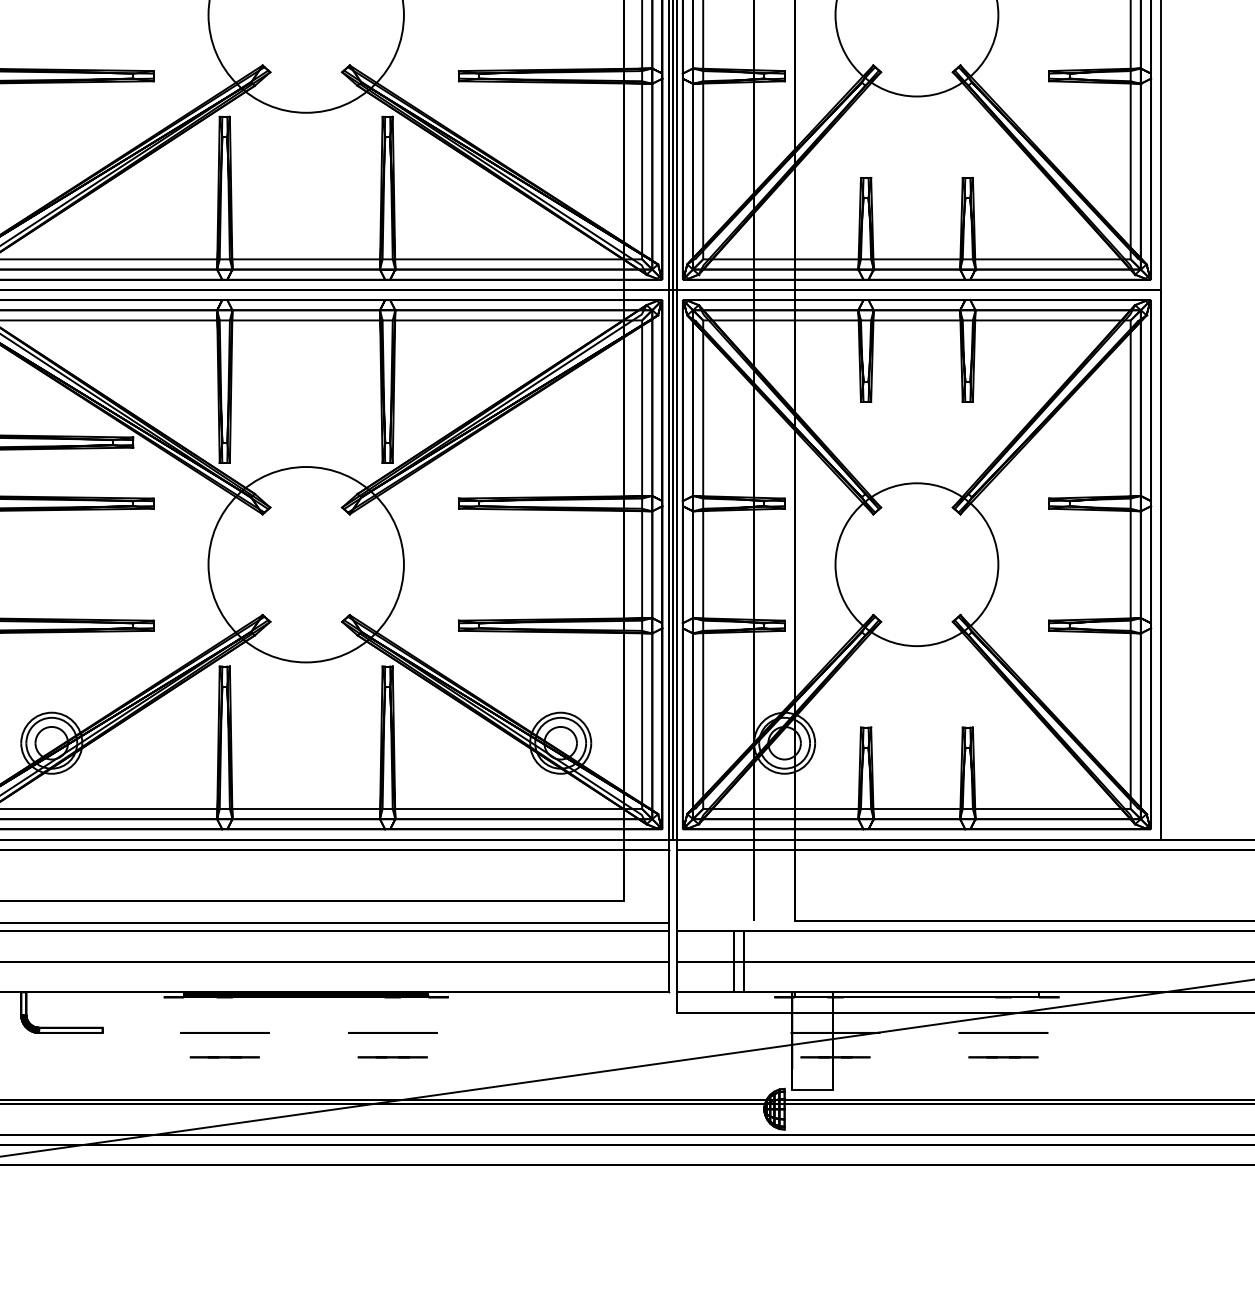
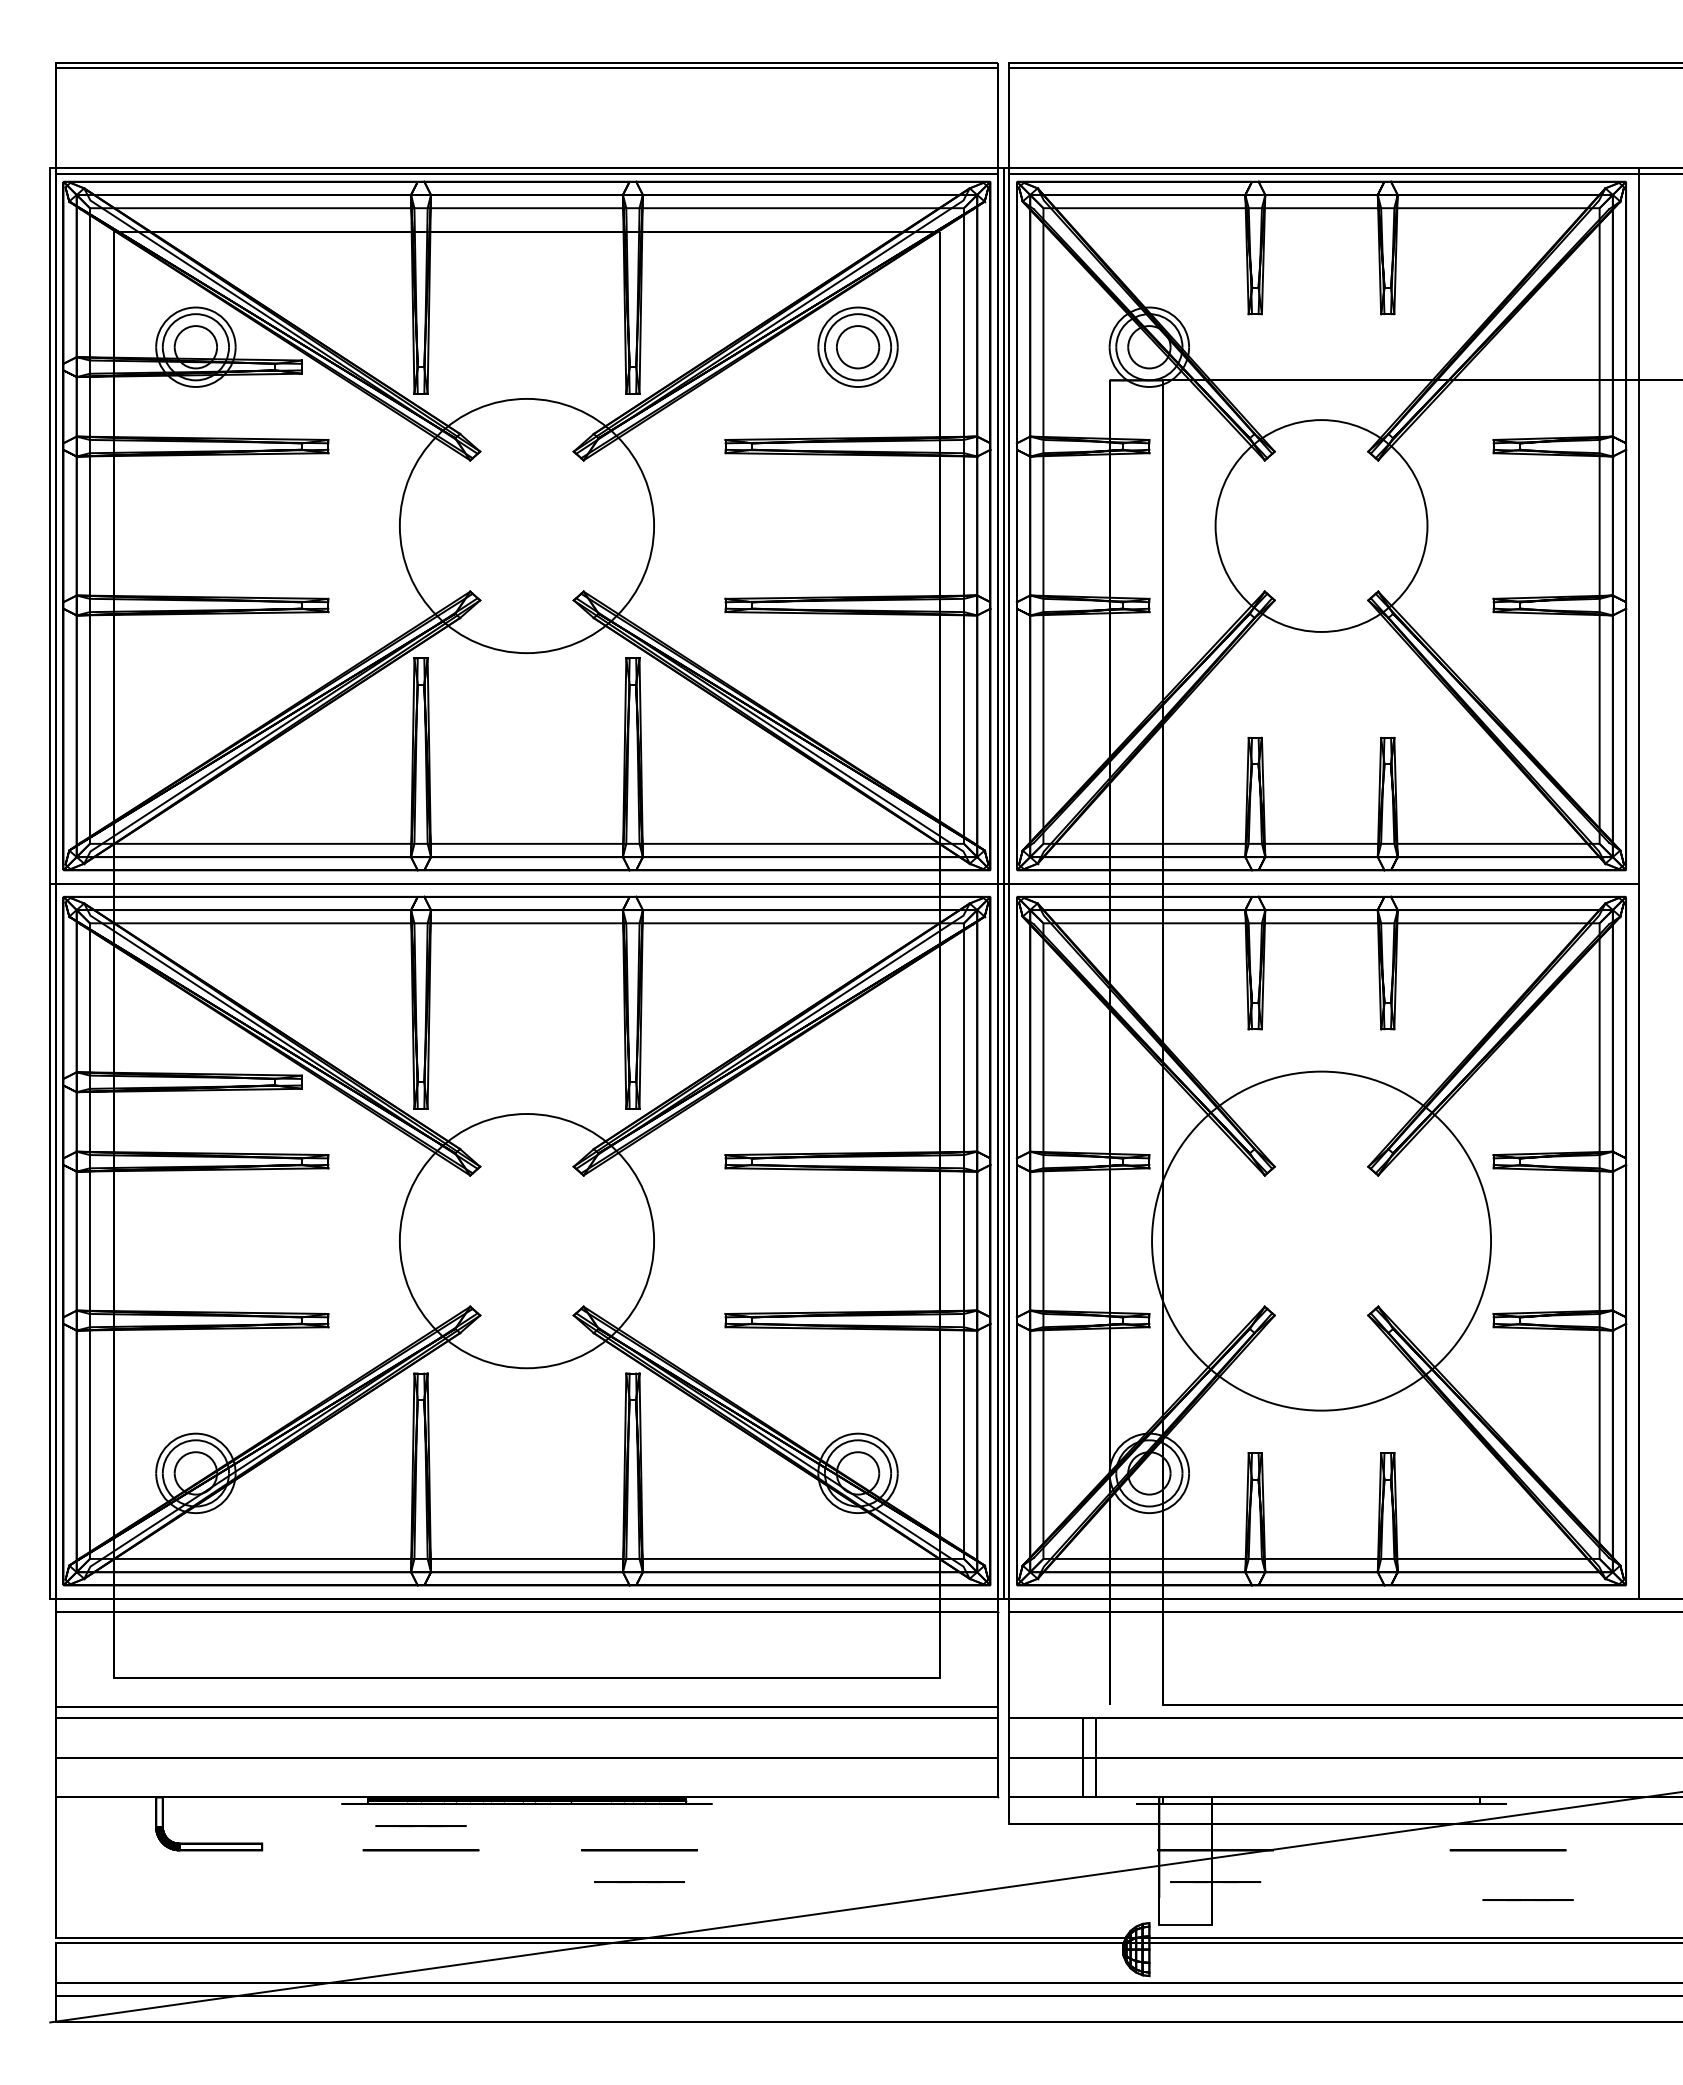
circle: (916, 565) -> (1321, 1241), size x1.6
circle: (1002, 1033) -> (1507, 1850), moved
line: (224, 1057) -> (420, 1826), moved
line: (1002, 1057) -> (1527, 1900), moved

